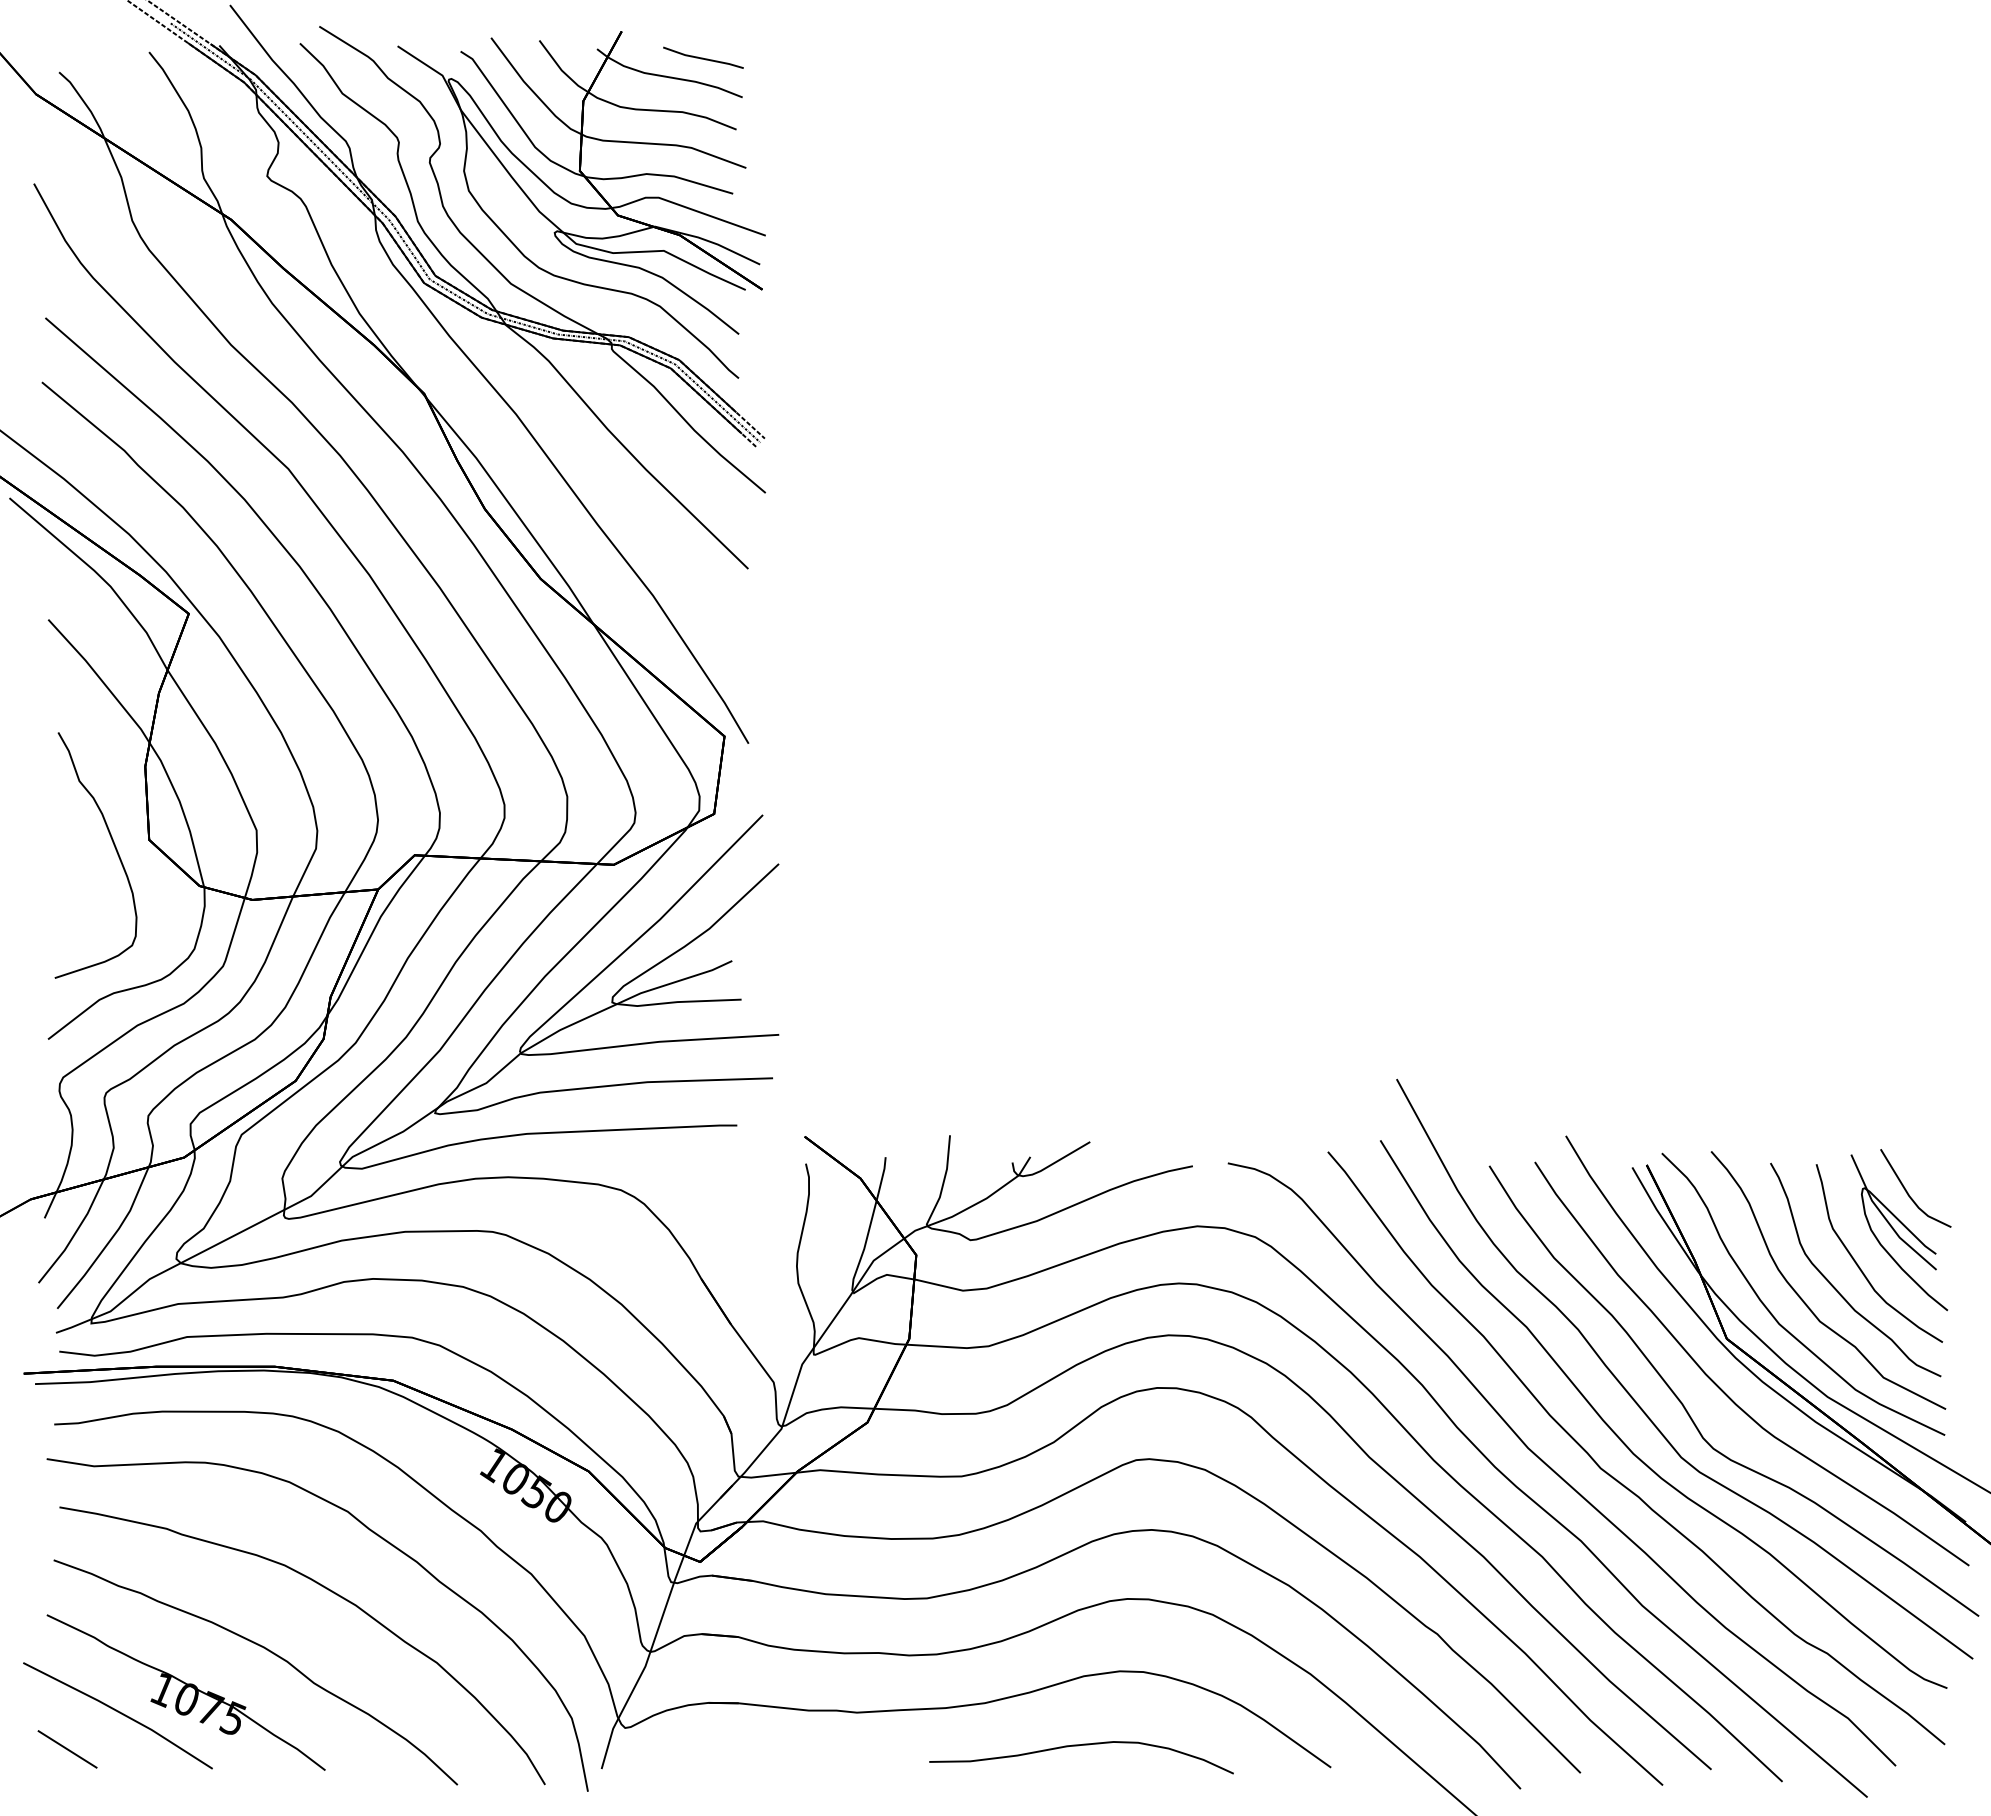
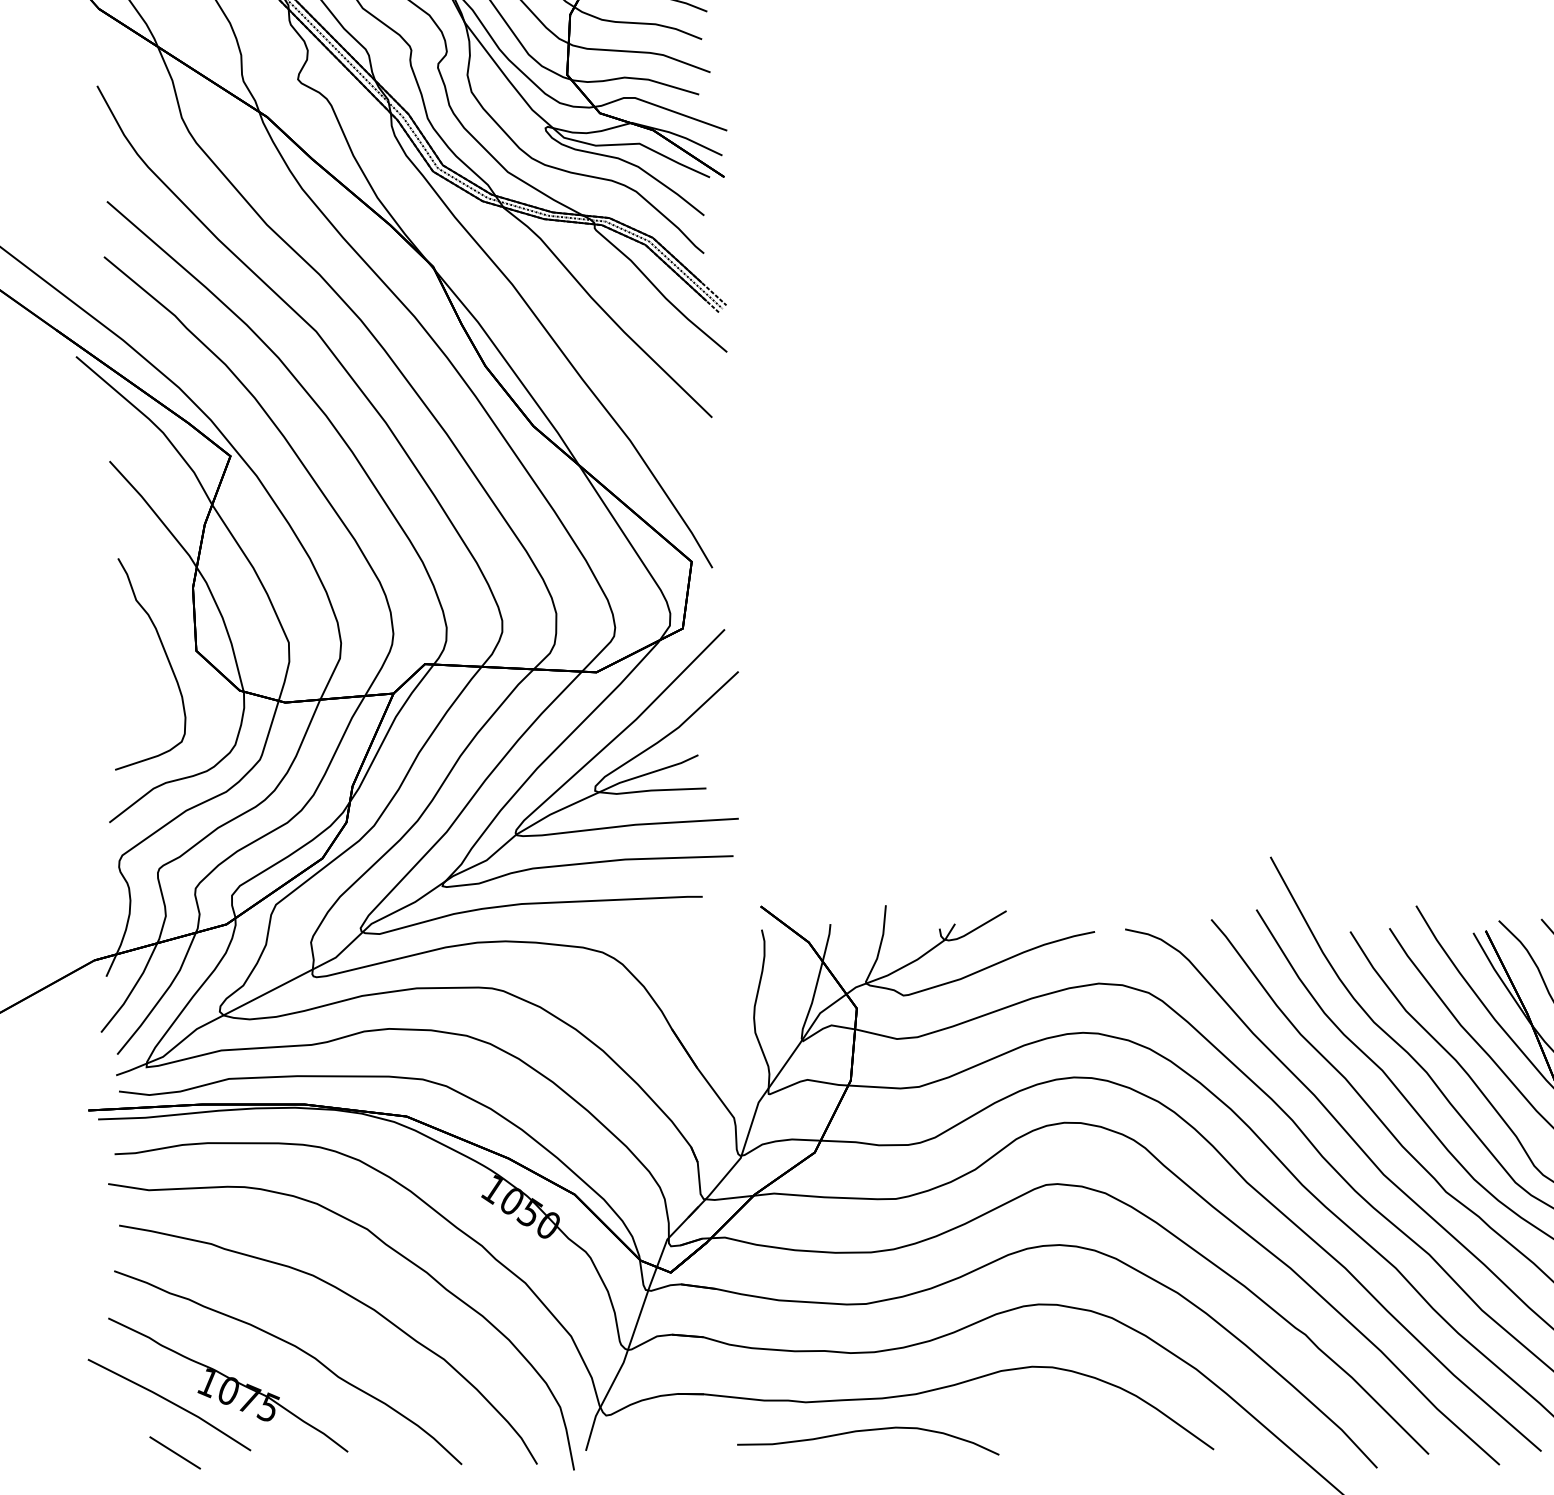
part: (1078, 1746) -> (865, 1431), moved
line: (67, 1749) -> (175, 1453), moved

